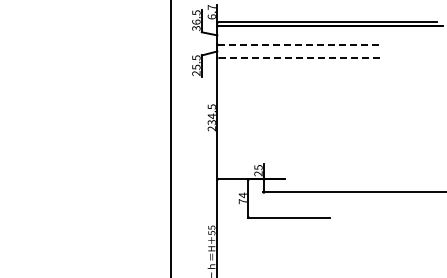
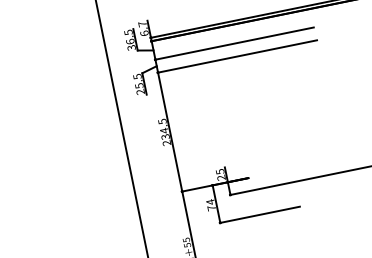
line: (297, 44) -> (233, 43), dashed -> solid
line: (297, 58) -> (236, 57), dashed -> solid

